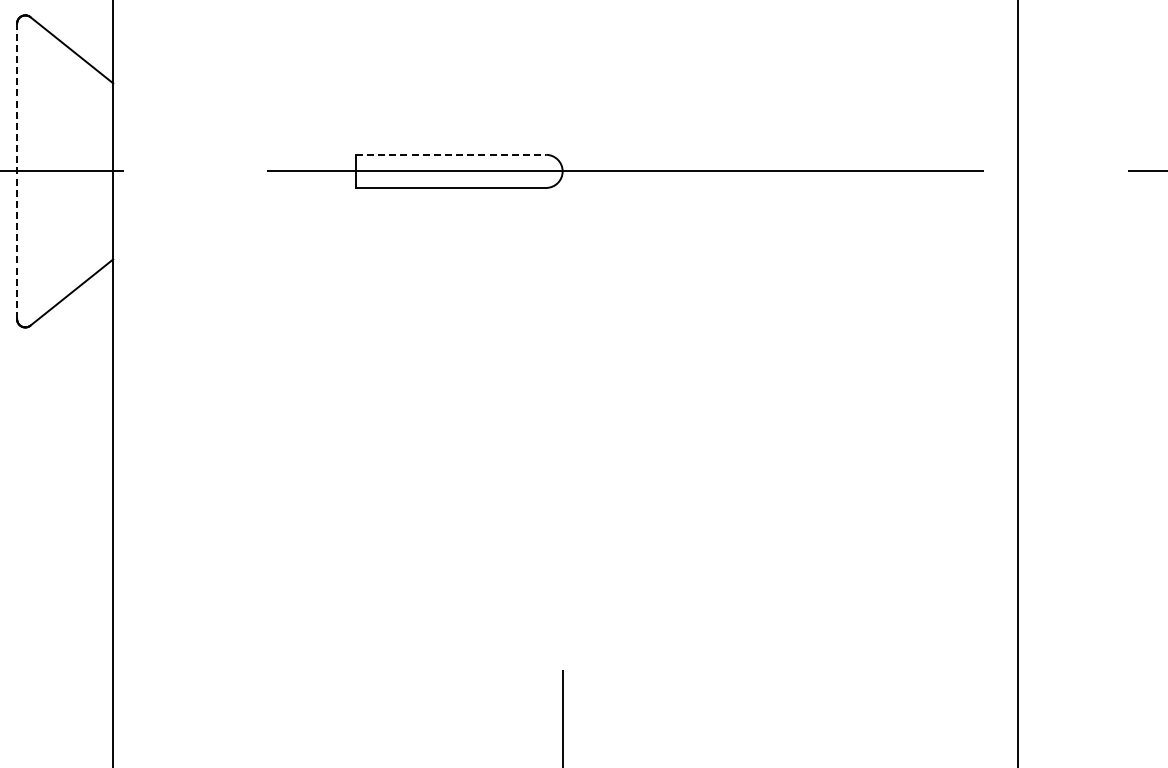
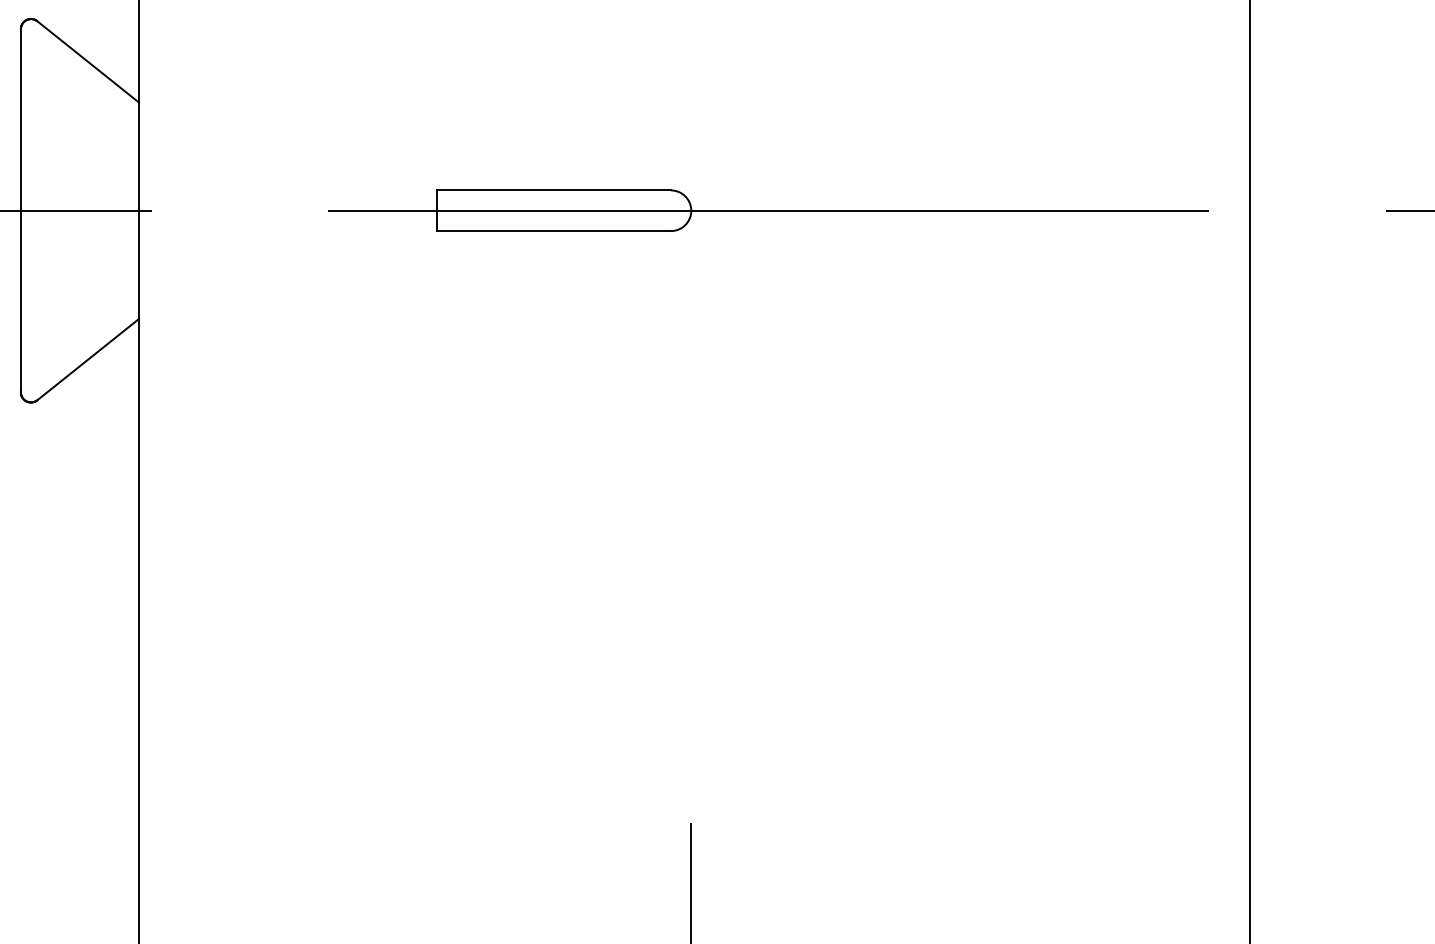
line: (451, 154) -> (554, 189), dashed -> solid
line: (17, 171) -> (21, 210), dashed -> solid

